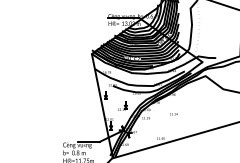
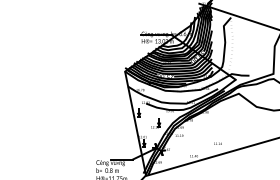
text: (173, 113) -> (217, 143), moved

